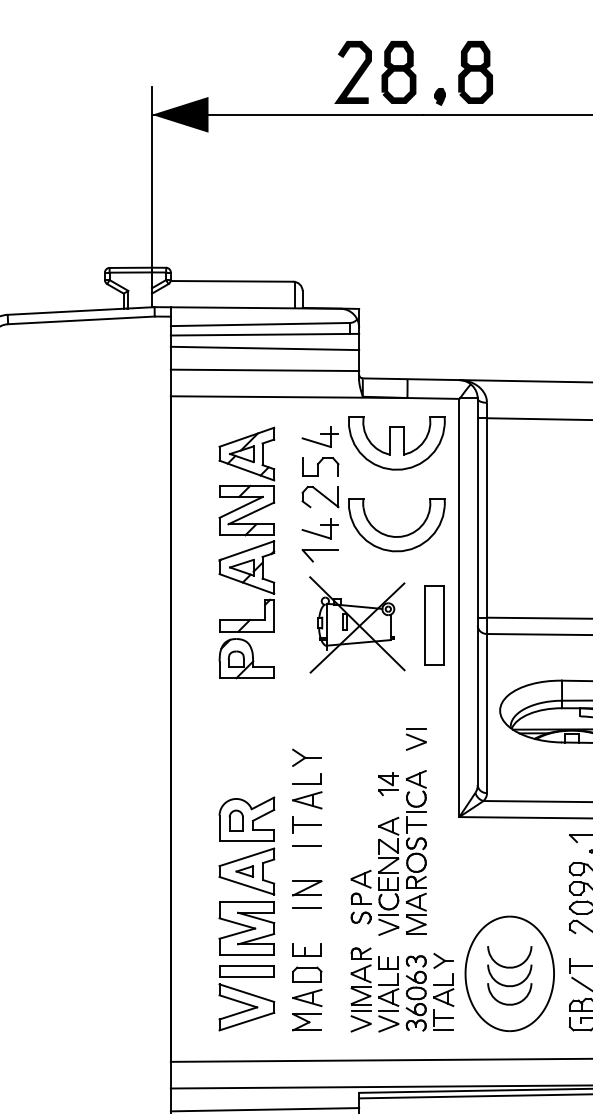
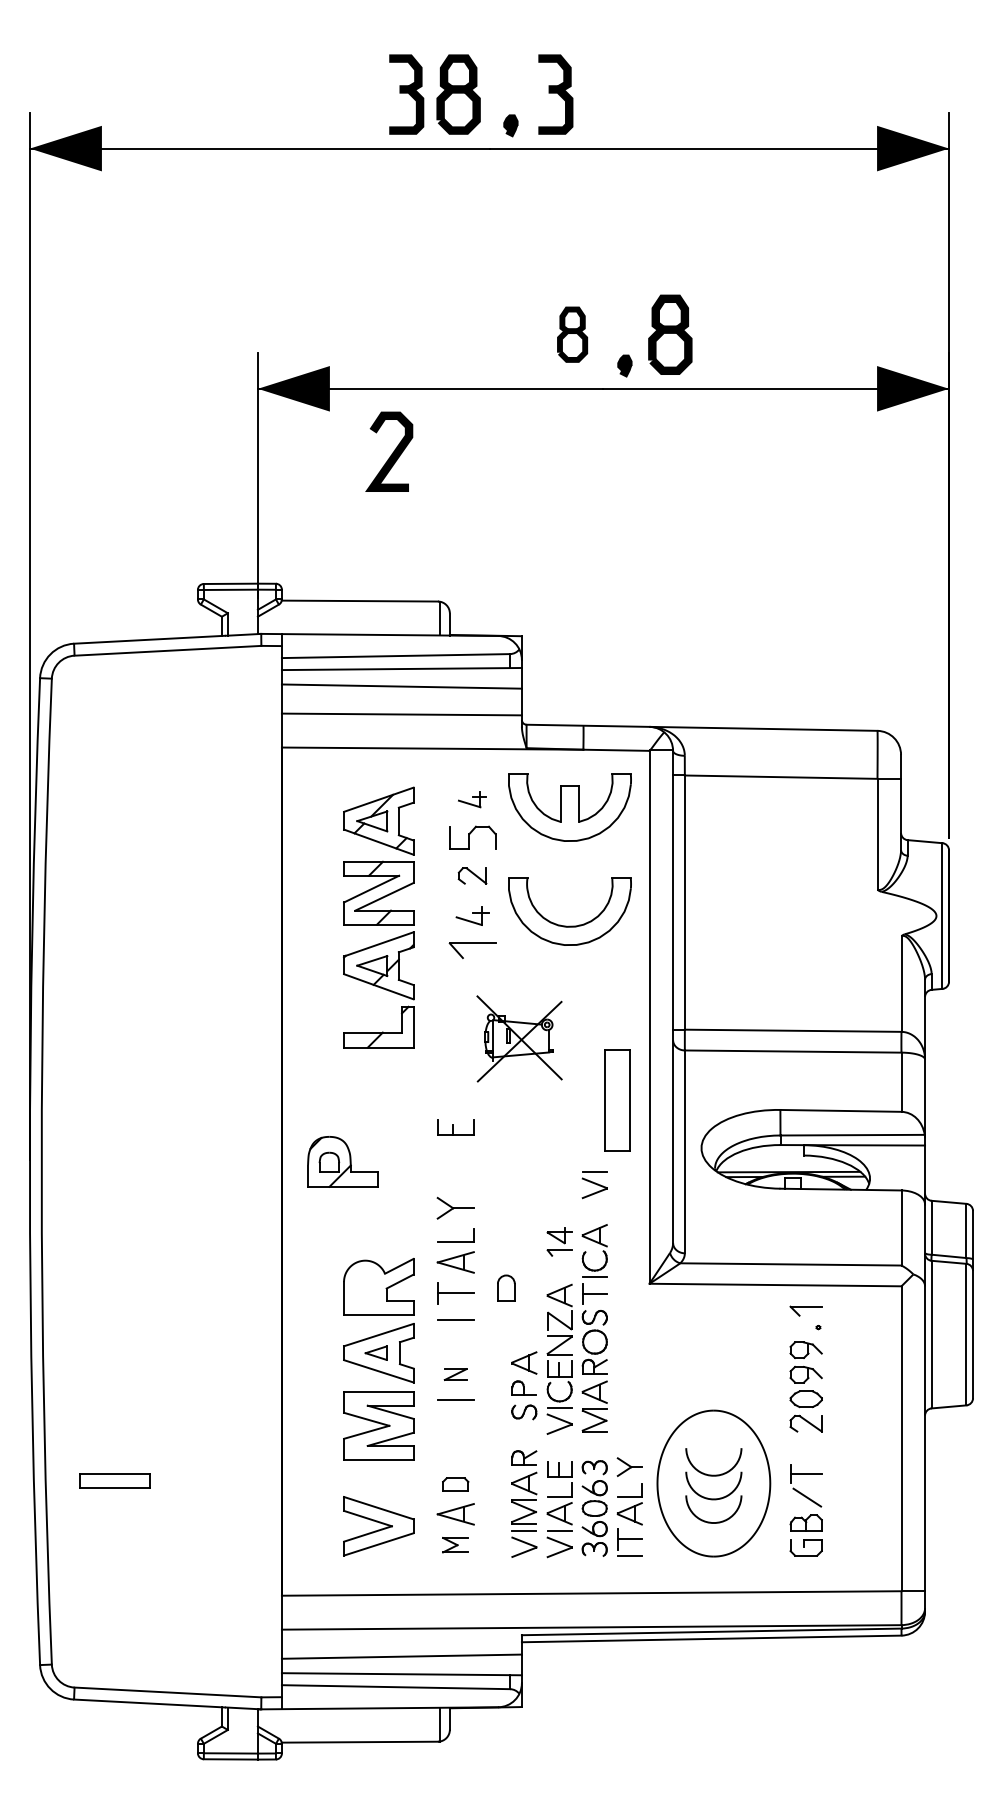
curve: (355, 72) -> (392, 452), moved
part: (398, 72) -> (572, 334), size x0.7
part: (320, 437) -> (472, 799), size x0.6
part: (320, 496) -> (472, 875), size x0.6
part: (320, 528) -> (472, 915), size x0.7
part: (357, 624) -> (519, 1038), size x0.7
part: (434, 625) -> (617, 1100), moved
part: (246, 658) -> (342, 1161), moved
part: (236, 820) -> (506, 1287), moved
part: (307, 888) -> (455, 1374), size x0.6
part: (307, 950) -> (455, 1127), moved
part: (246, 971) -> (114, 1480), moved
part: (307, 974) -> (455, 1484), size x0.7
part: (307, 1021) -> (455, 1544), size x0.7

